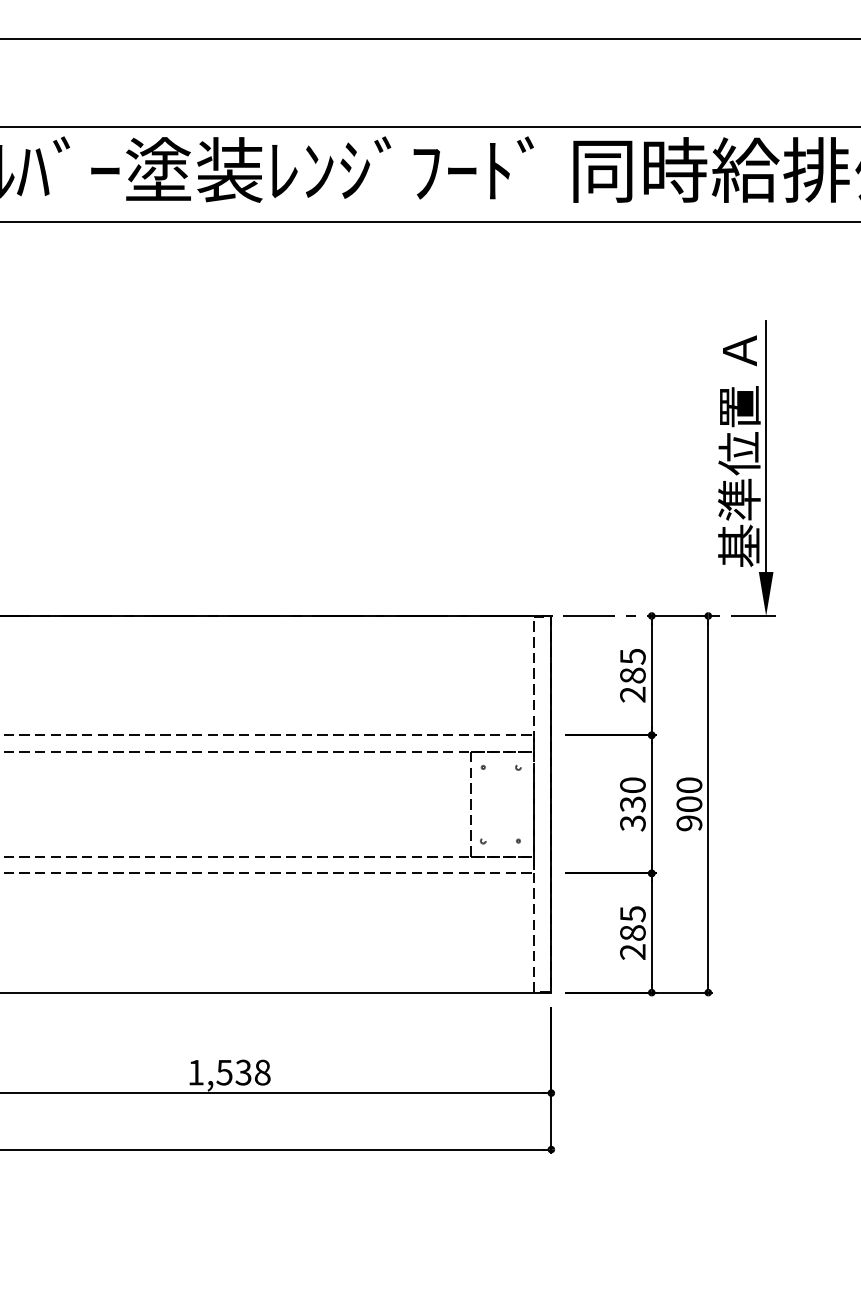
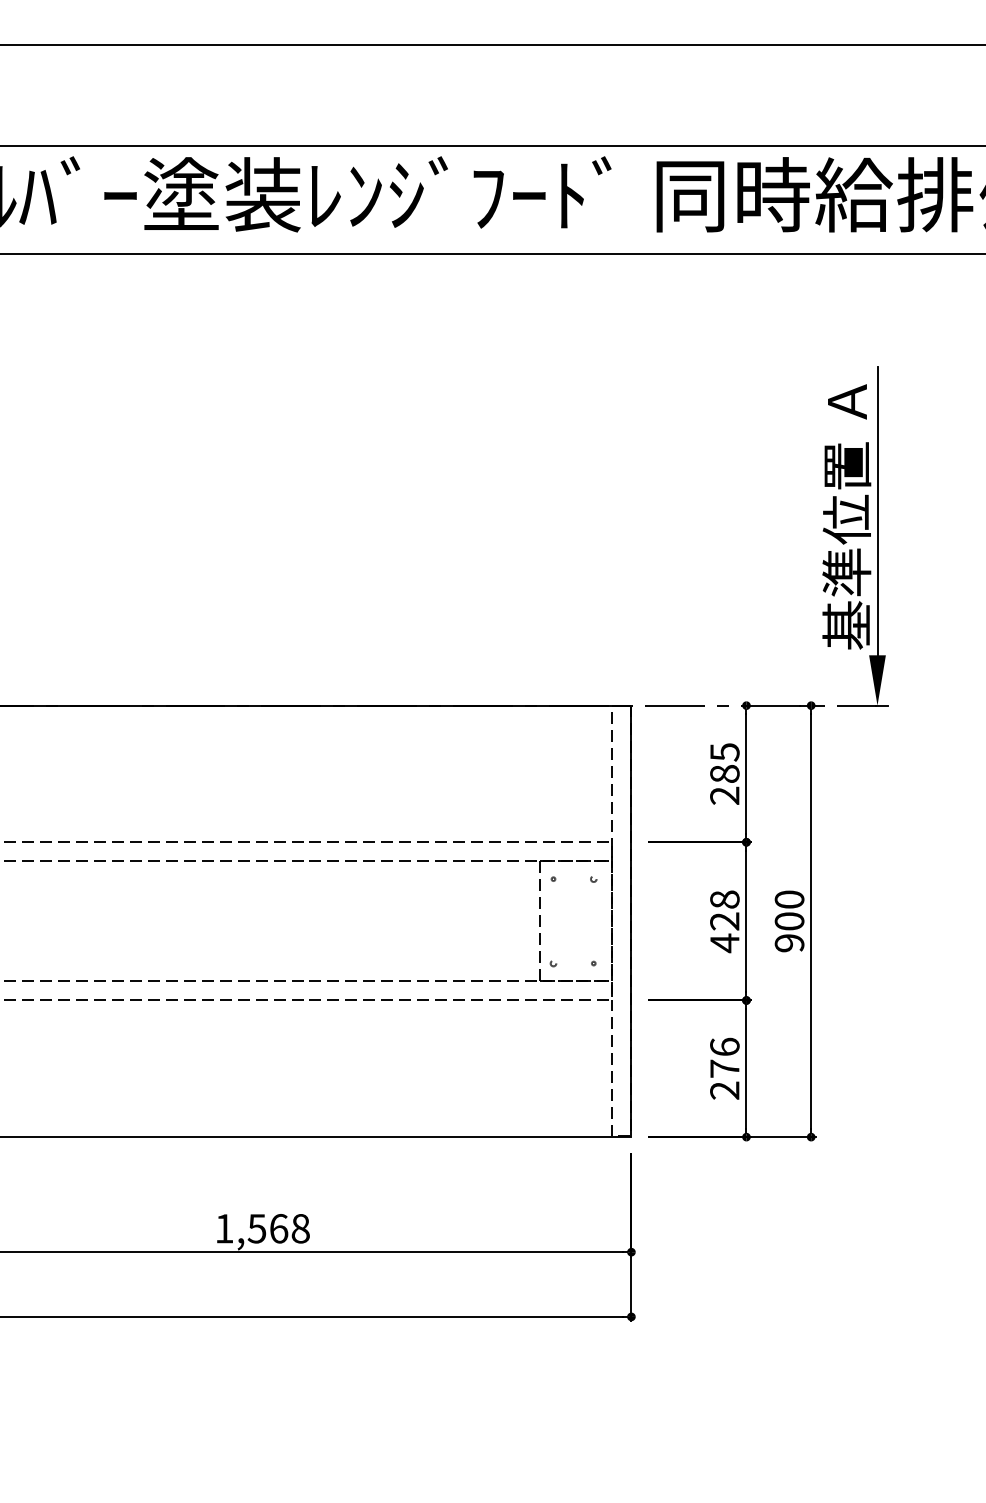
text: (632, 804) -> (724, 921), 330 -> 428
text: (632, 923) -> (724, 1057), 285 -> 276
text: (243, 1072) -> (278, 1228), 1,538 -> 1,568

